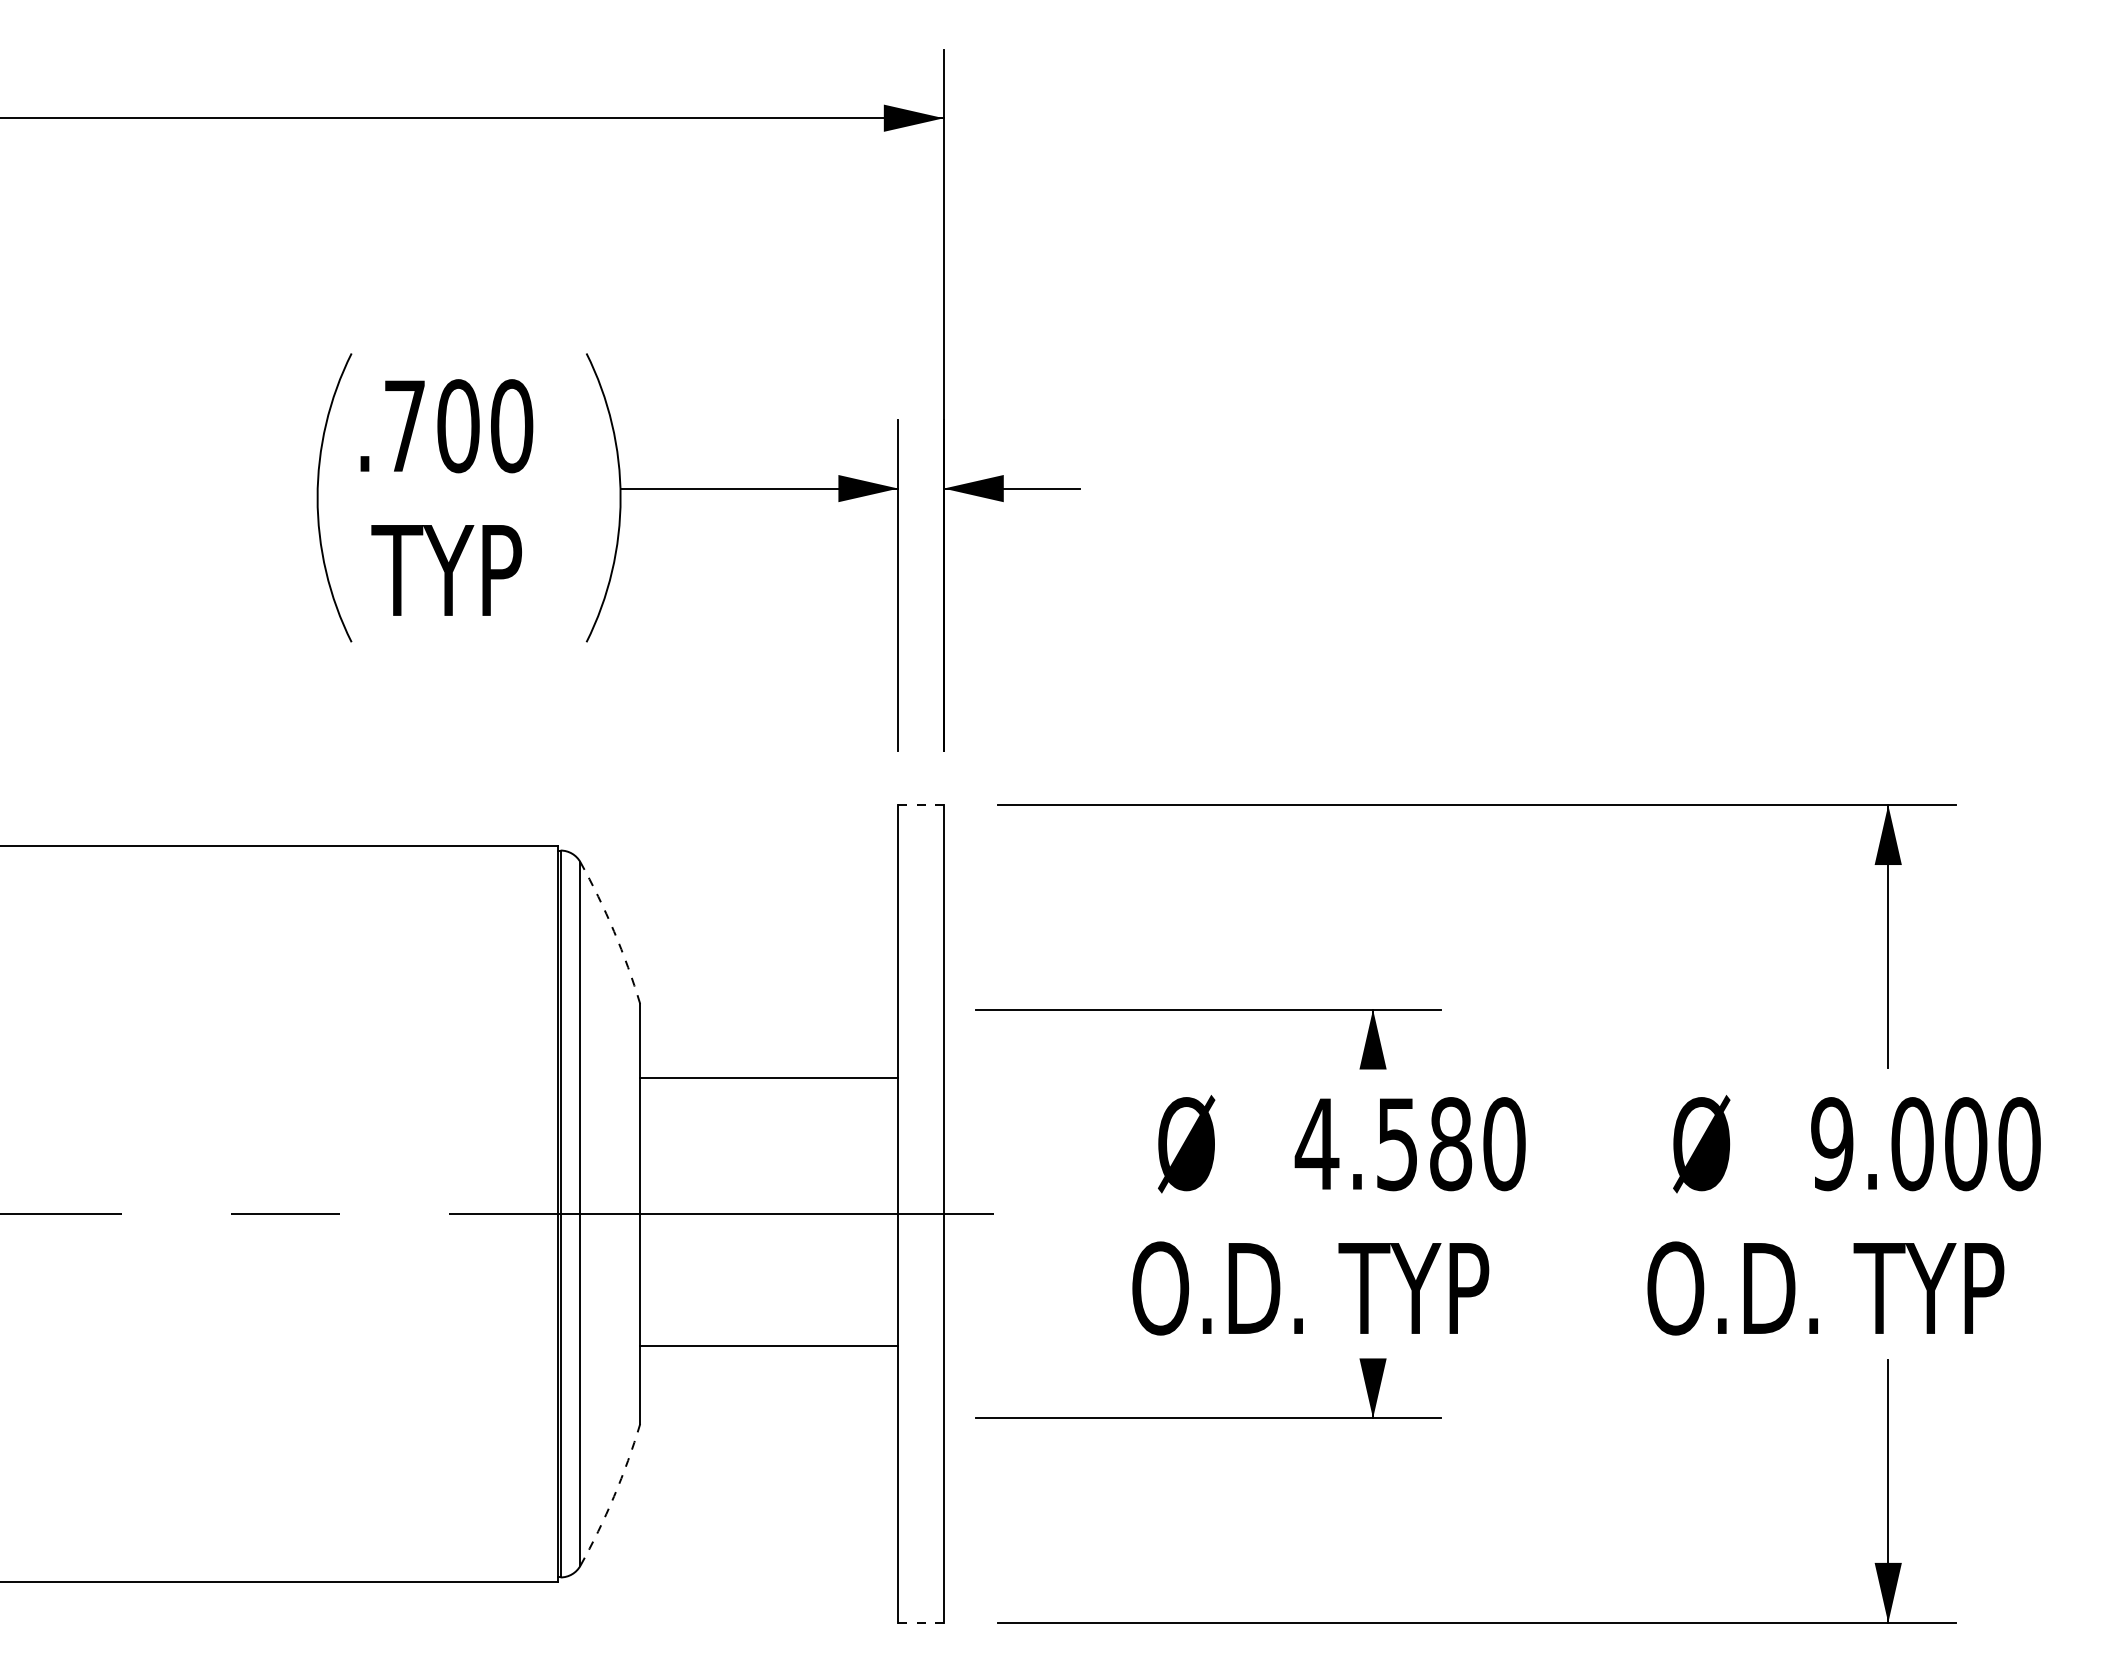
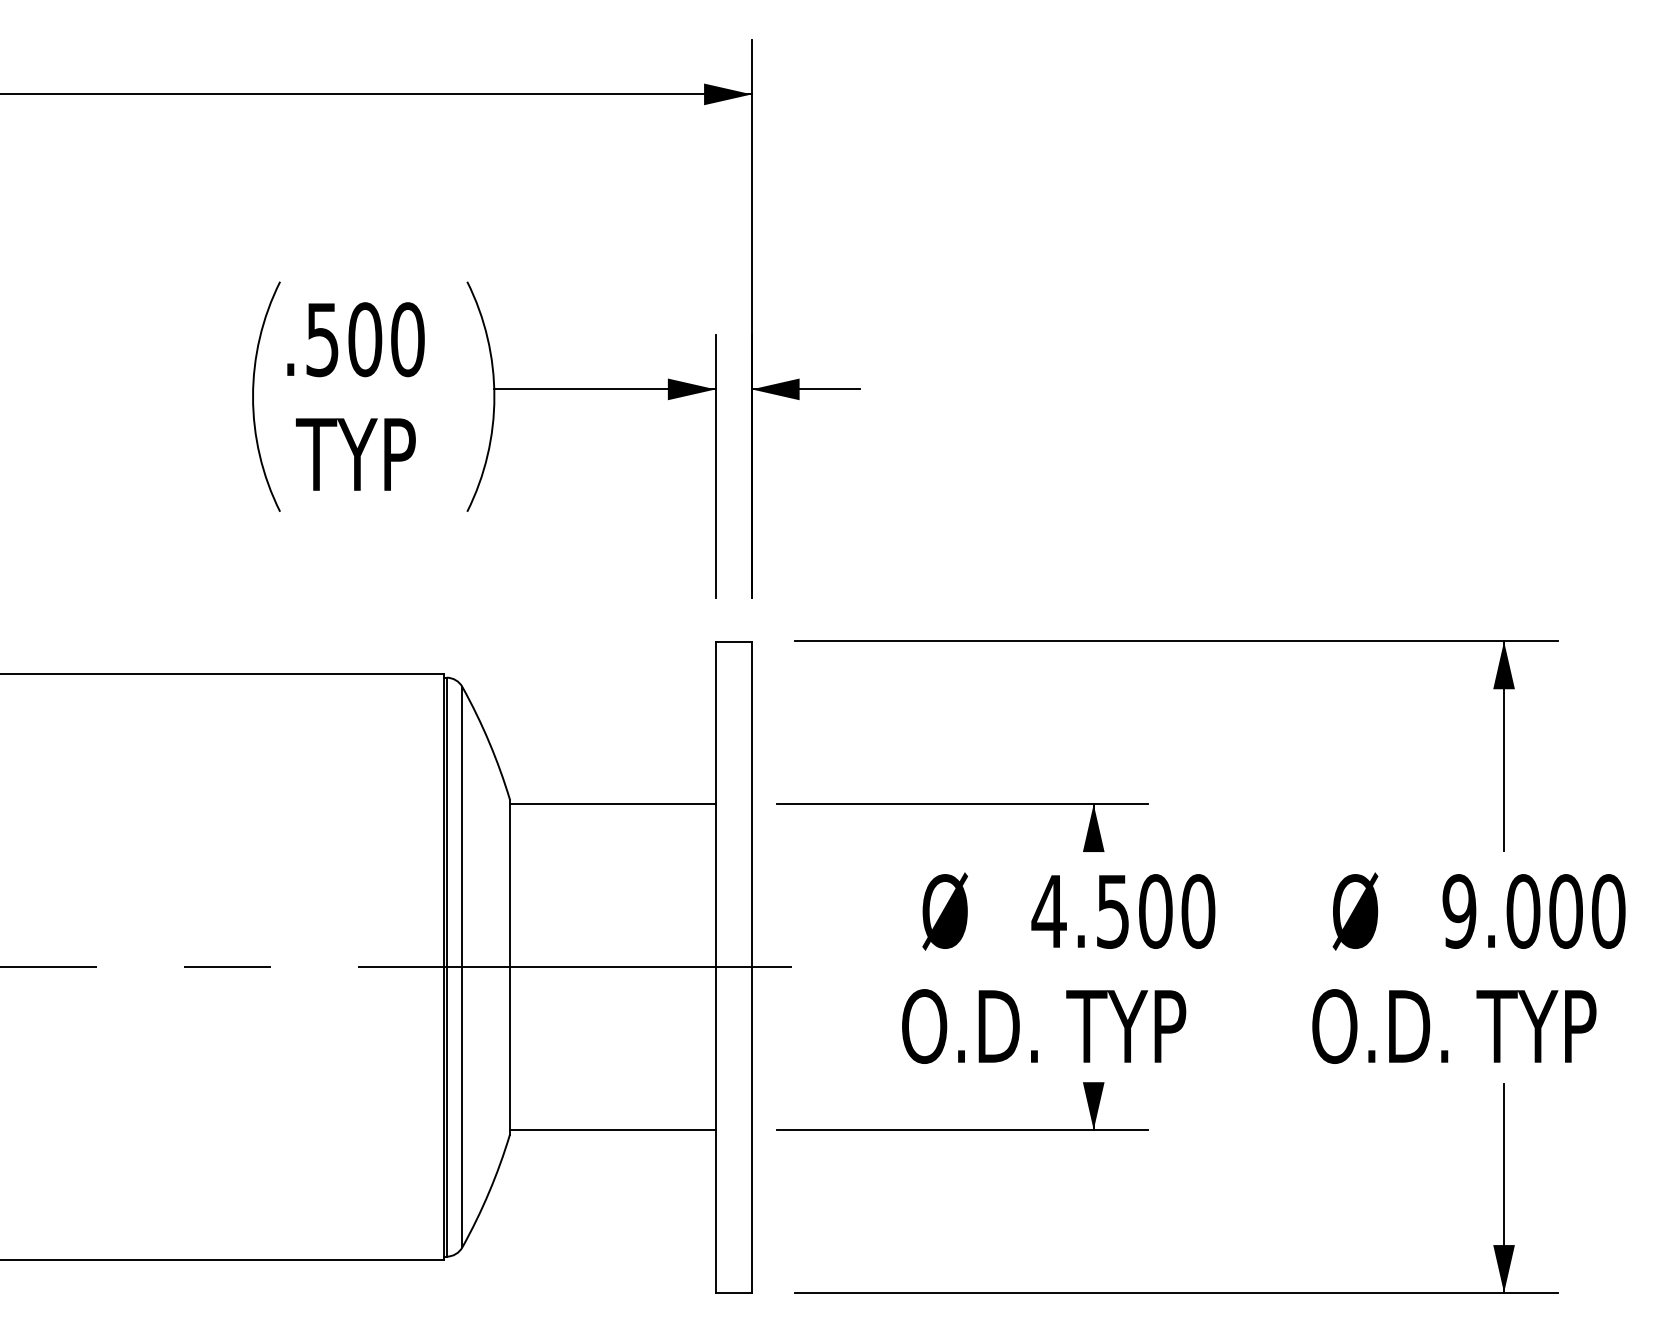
text: (404, 426) -> (322, 339), .700 -> .500
line: (921, 805) -> (734, 641), dashed -> solid
arc: (614, 931) -> (489, 742), dashed -> solid
line: (769, 1077) -> (612, 804), moved
text: (1451, 1143) -> (1156, 911), 4.580 -> 4.500
line: (769, 1346) -> (612, 1130), moved
arc: (614, 1496) -> (489, 1192), dashed -> solid
line: (921, 1622) -> (734, 1292), dashed -> solid

